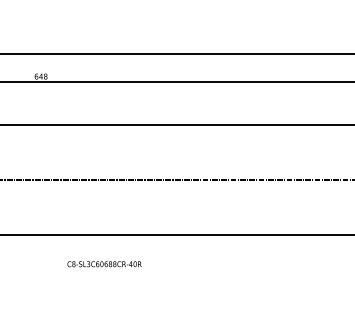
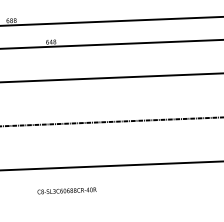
text: (104, 264) -> (67, 191), moved

